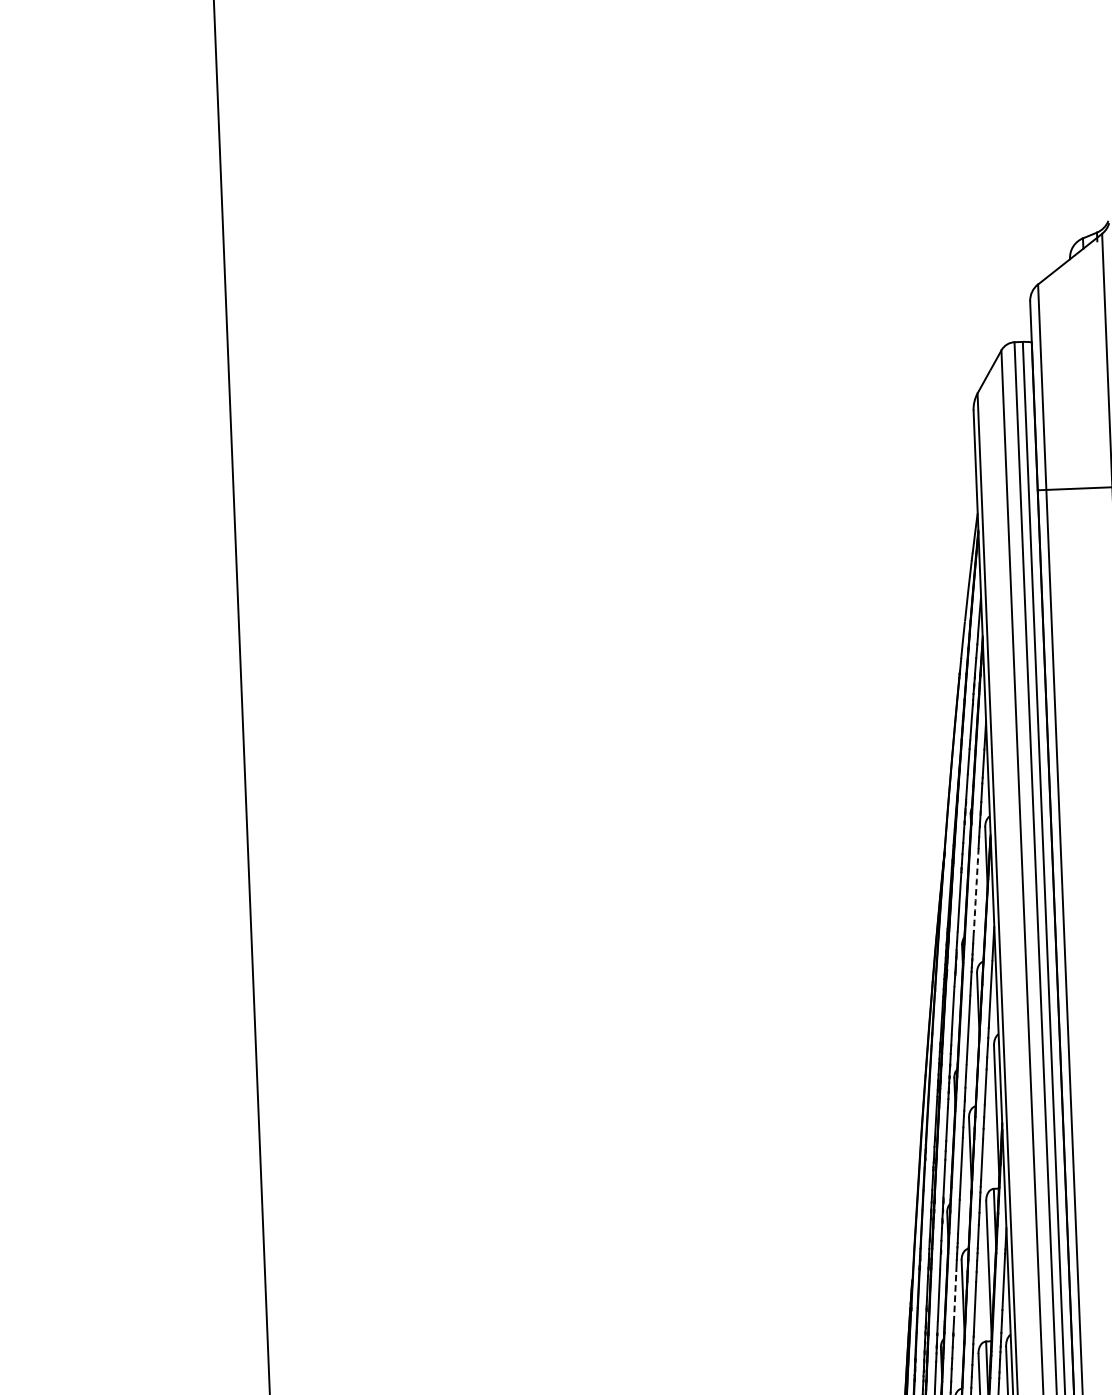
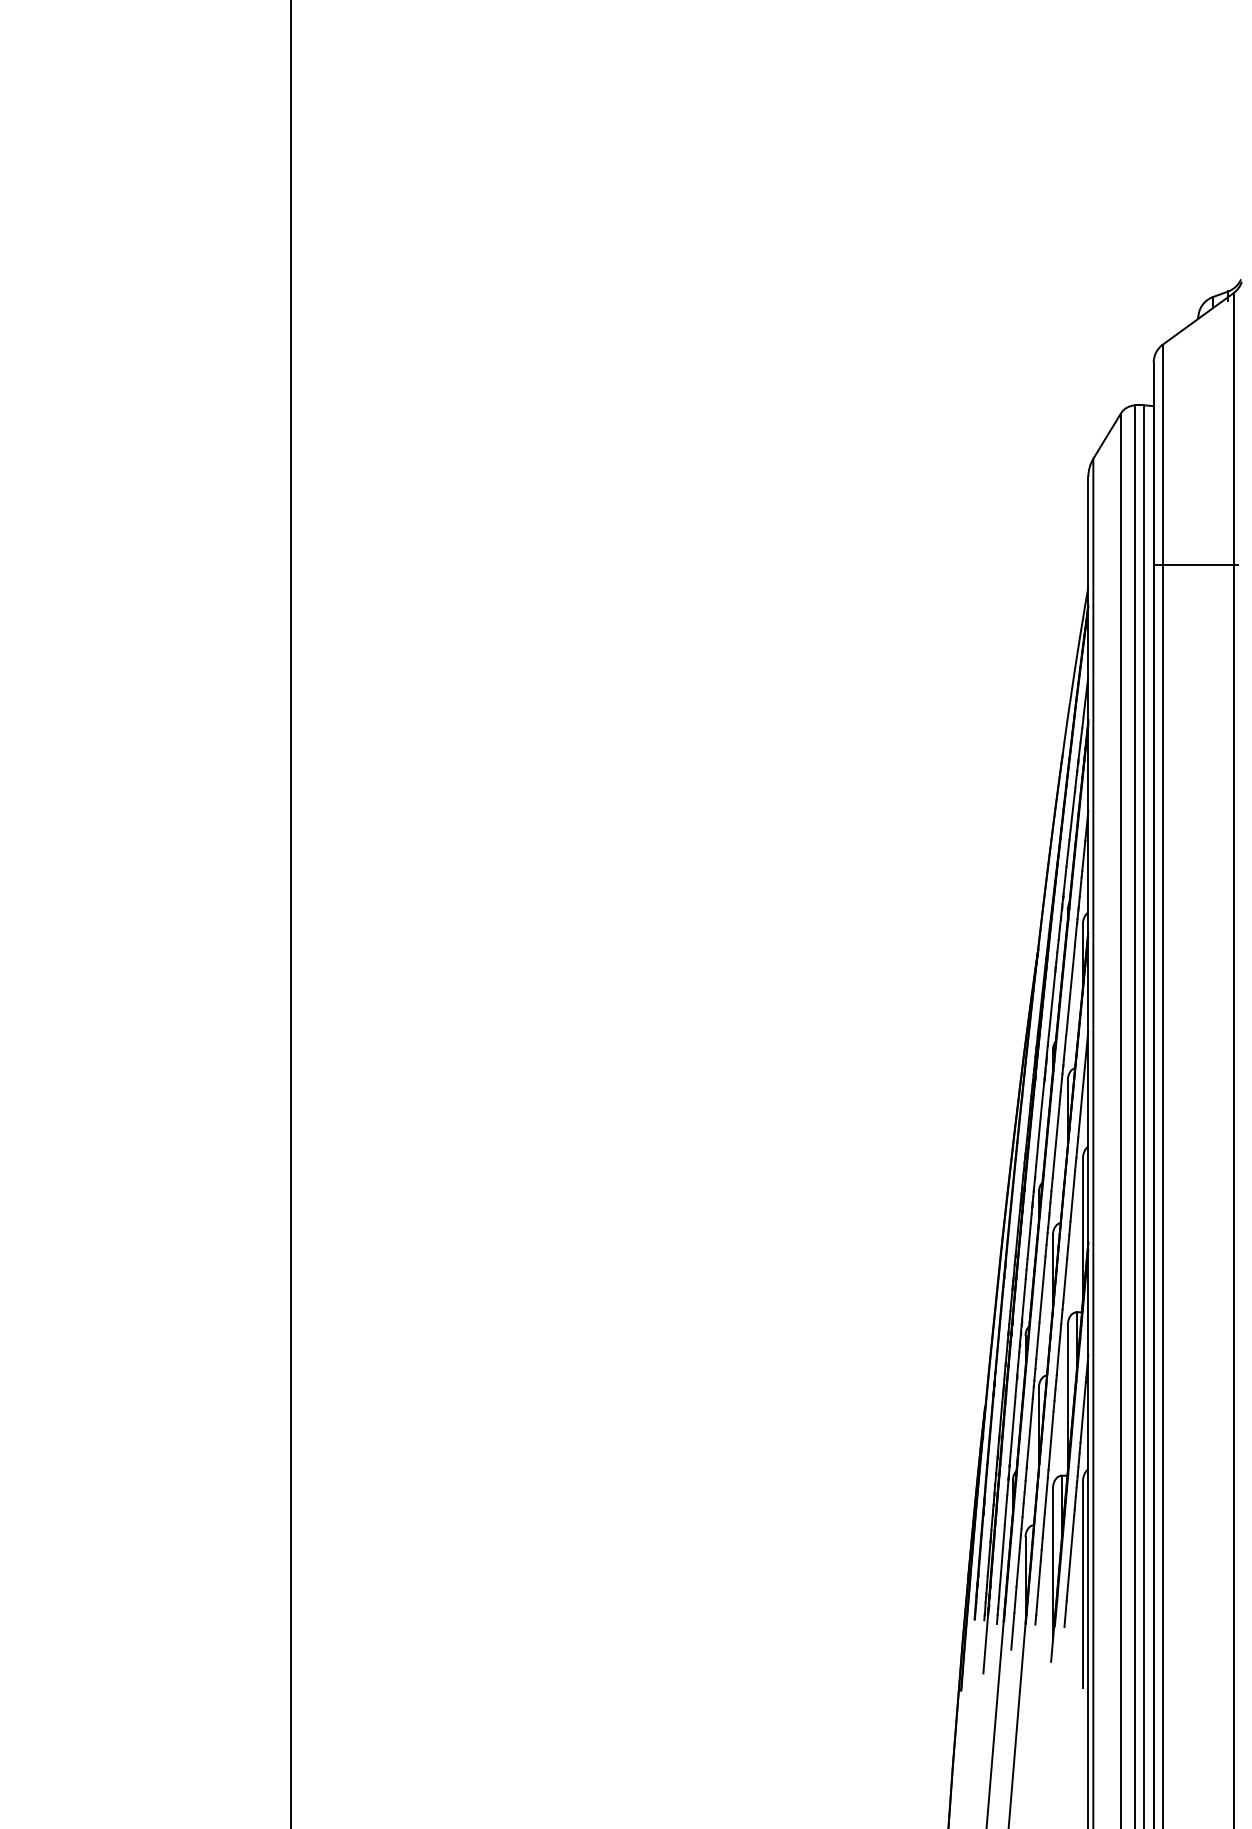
arc: (976, 889) -> (1070, 990), dashed -> solid
line: (955, 1296) -> (1030, 1426), dashed -> solid

